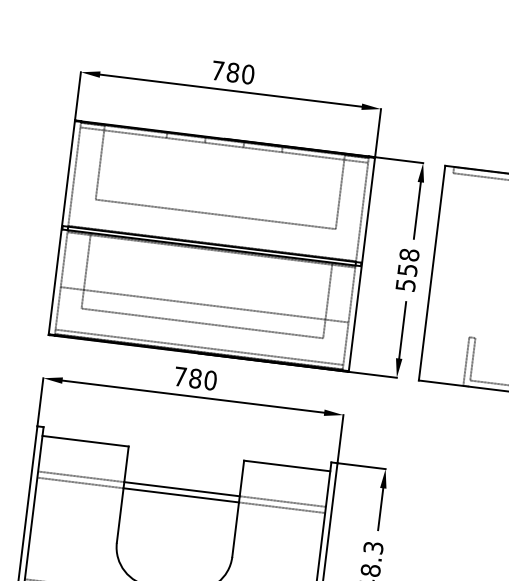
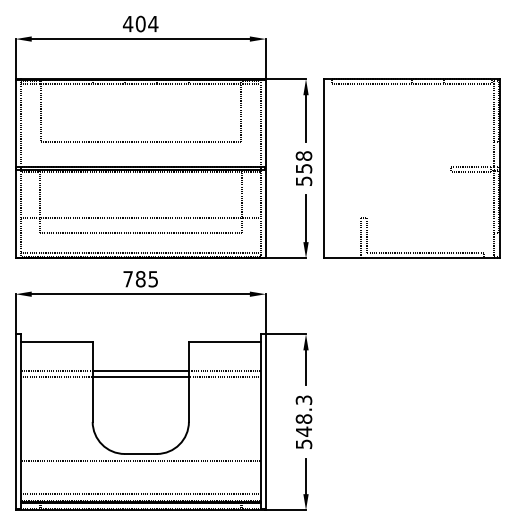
text: (232, 71) -> (140, 23), 780 -> 404
text: (210, 380) -> (153, 279), 780 -> 785

